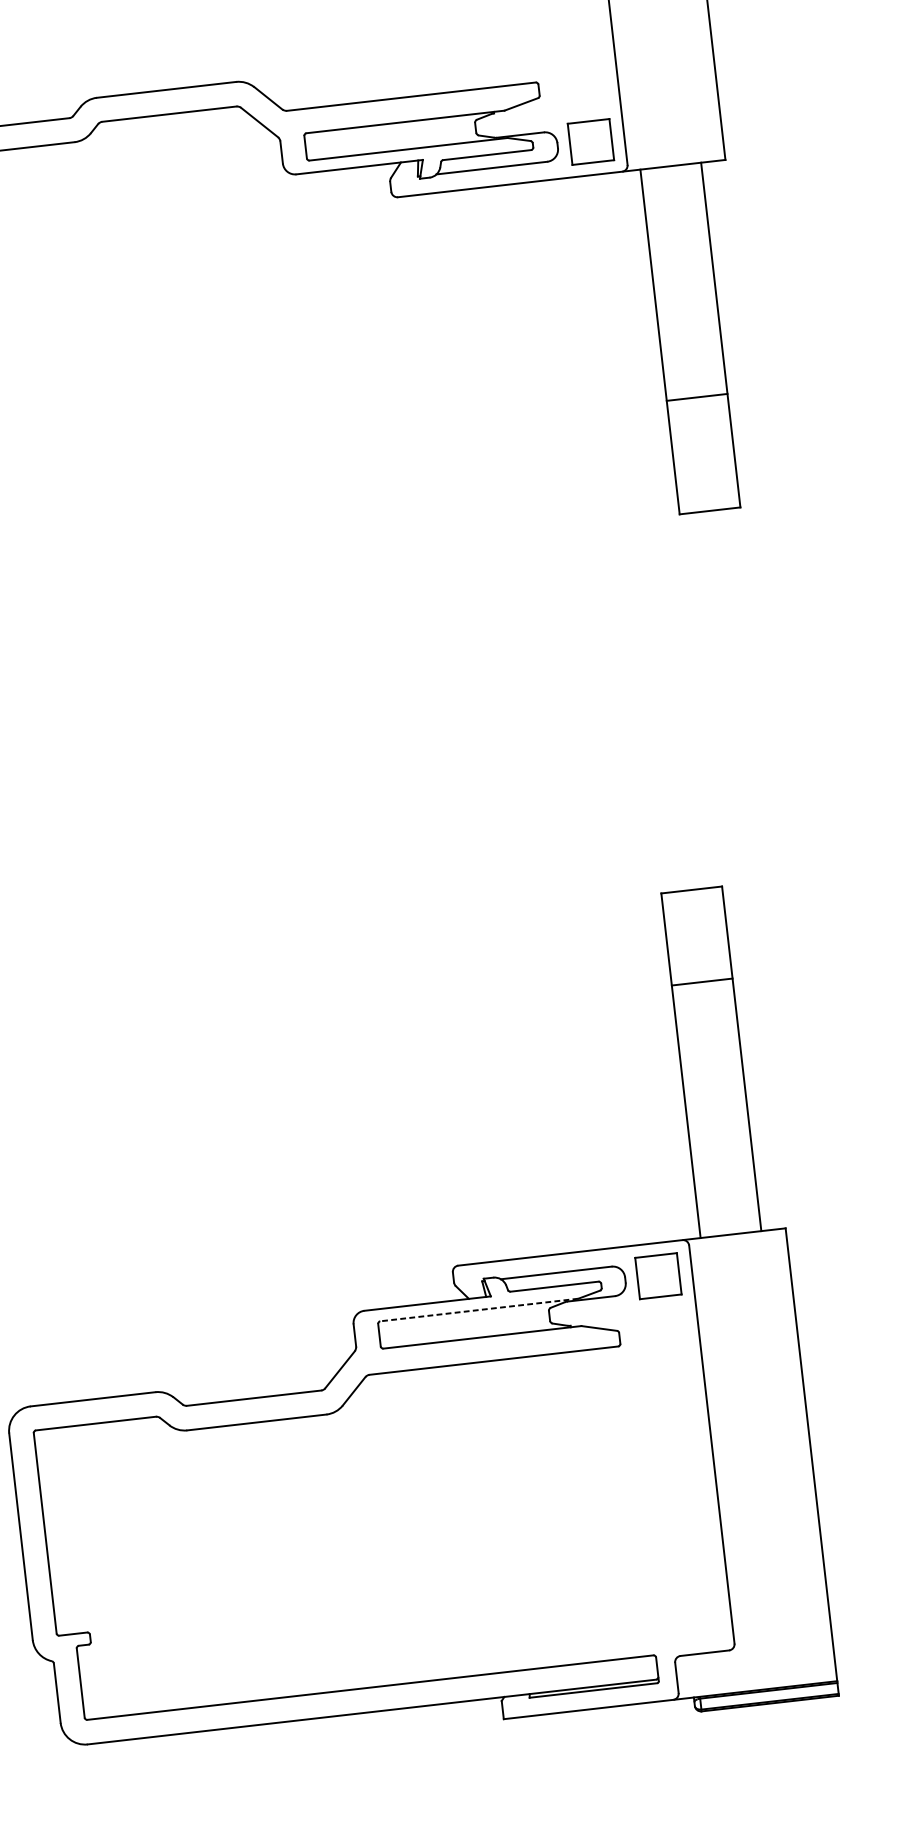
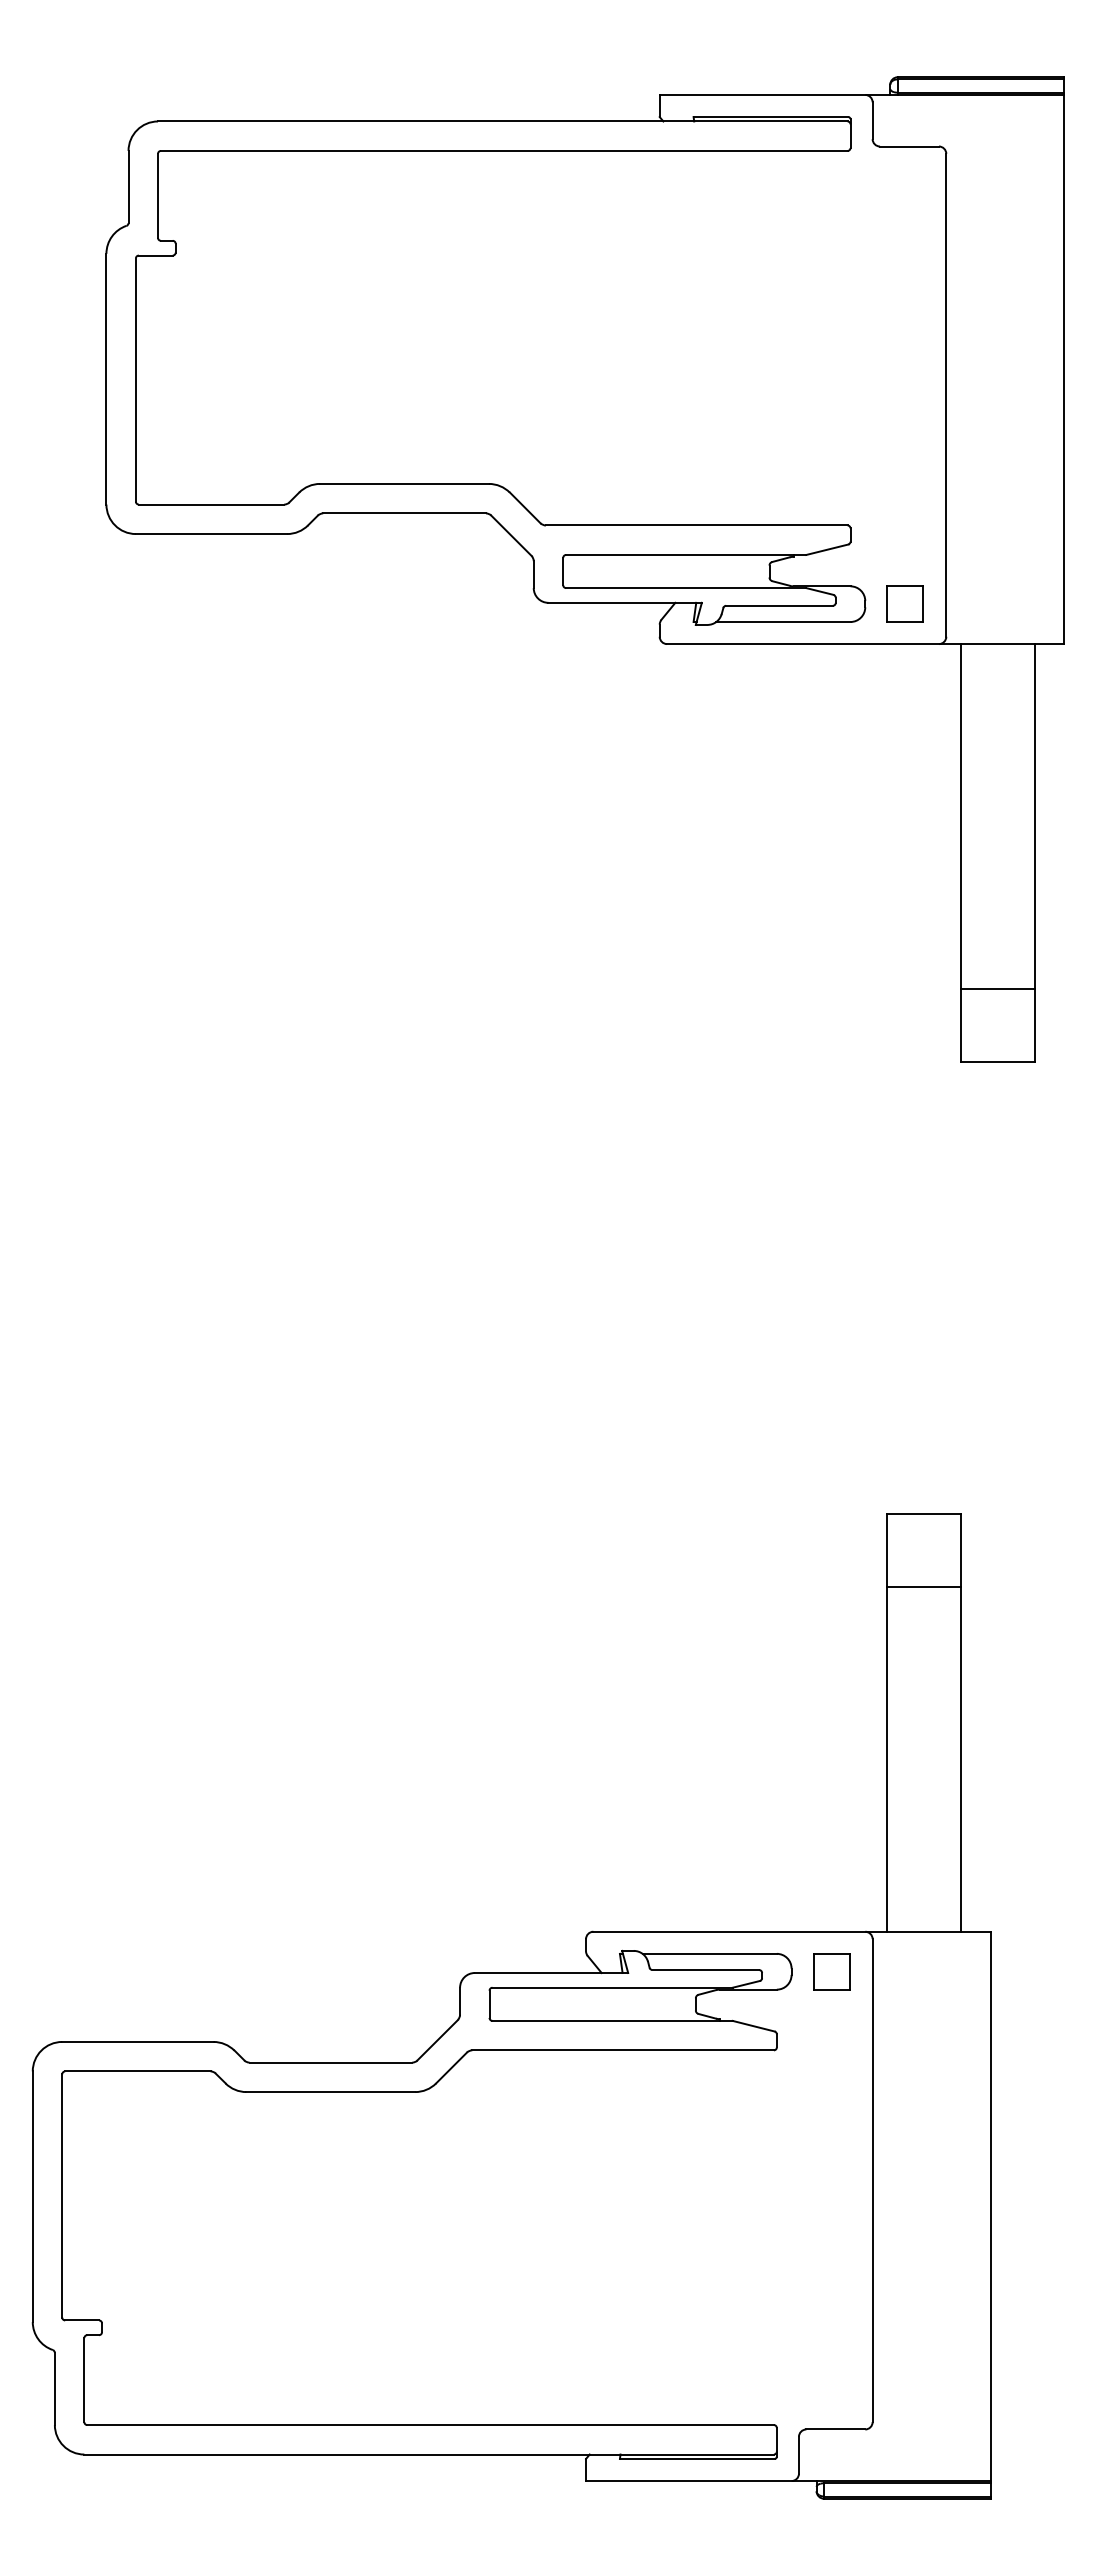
part: (589, 141) -> (904, 603), size x0.71
line: (696, 397) -> (997, 988), moved
line: (702, 982) -> (924, 1587), moved
part: (658, 1276) -> (831, 1971), size x0.71
line: (479, 1309) -> (612, 1987), dashed -> solid

